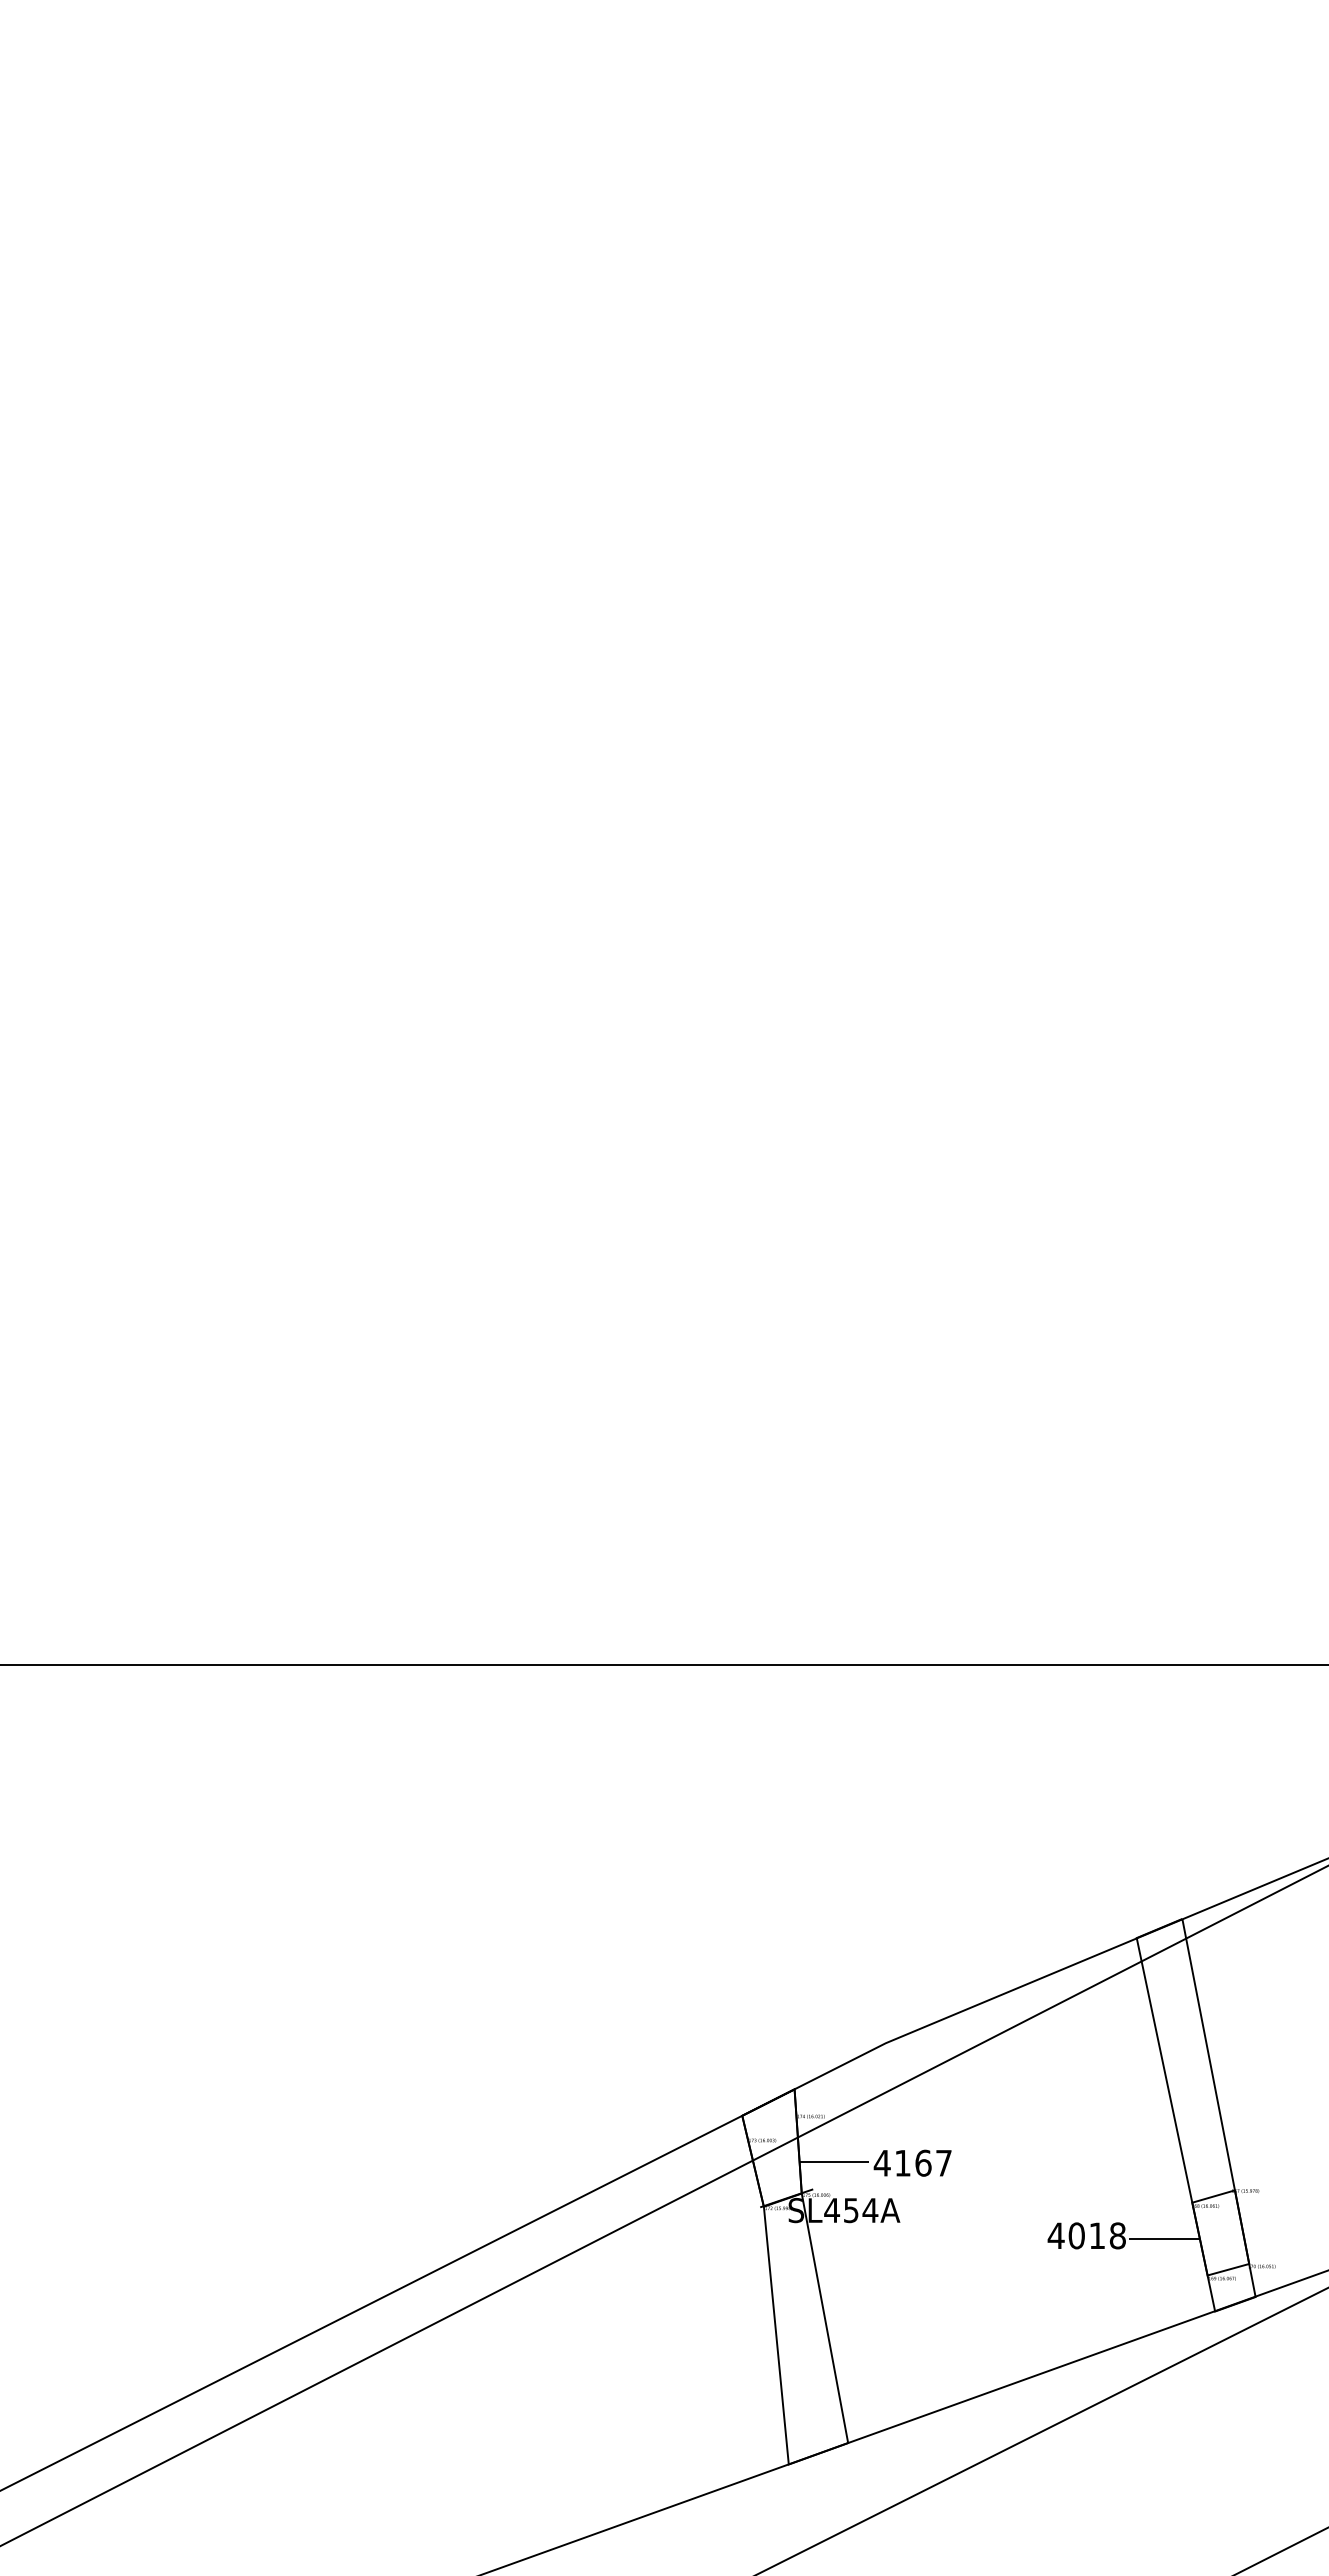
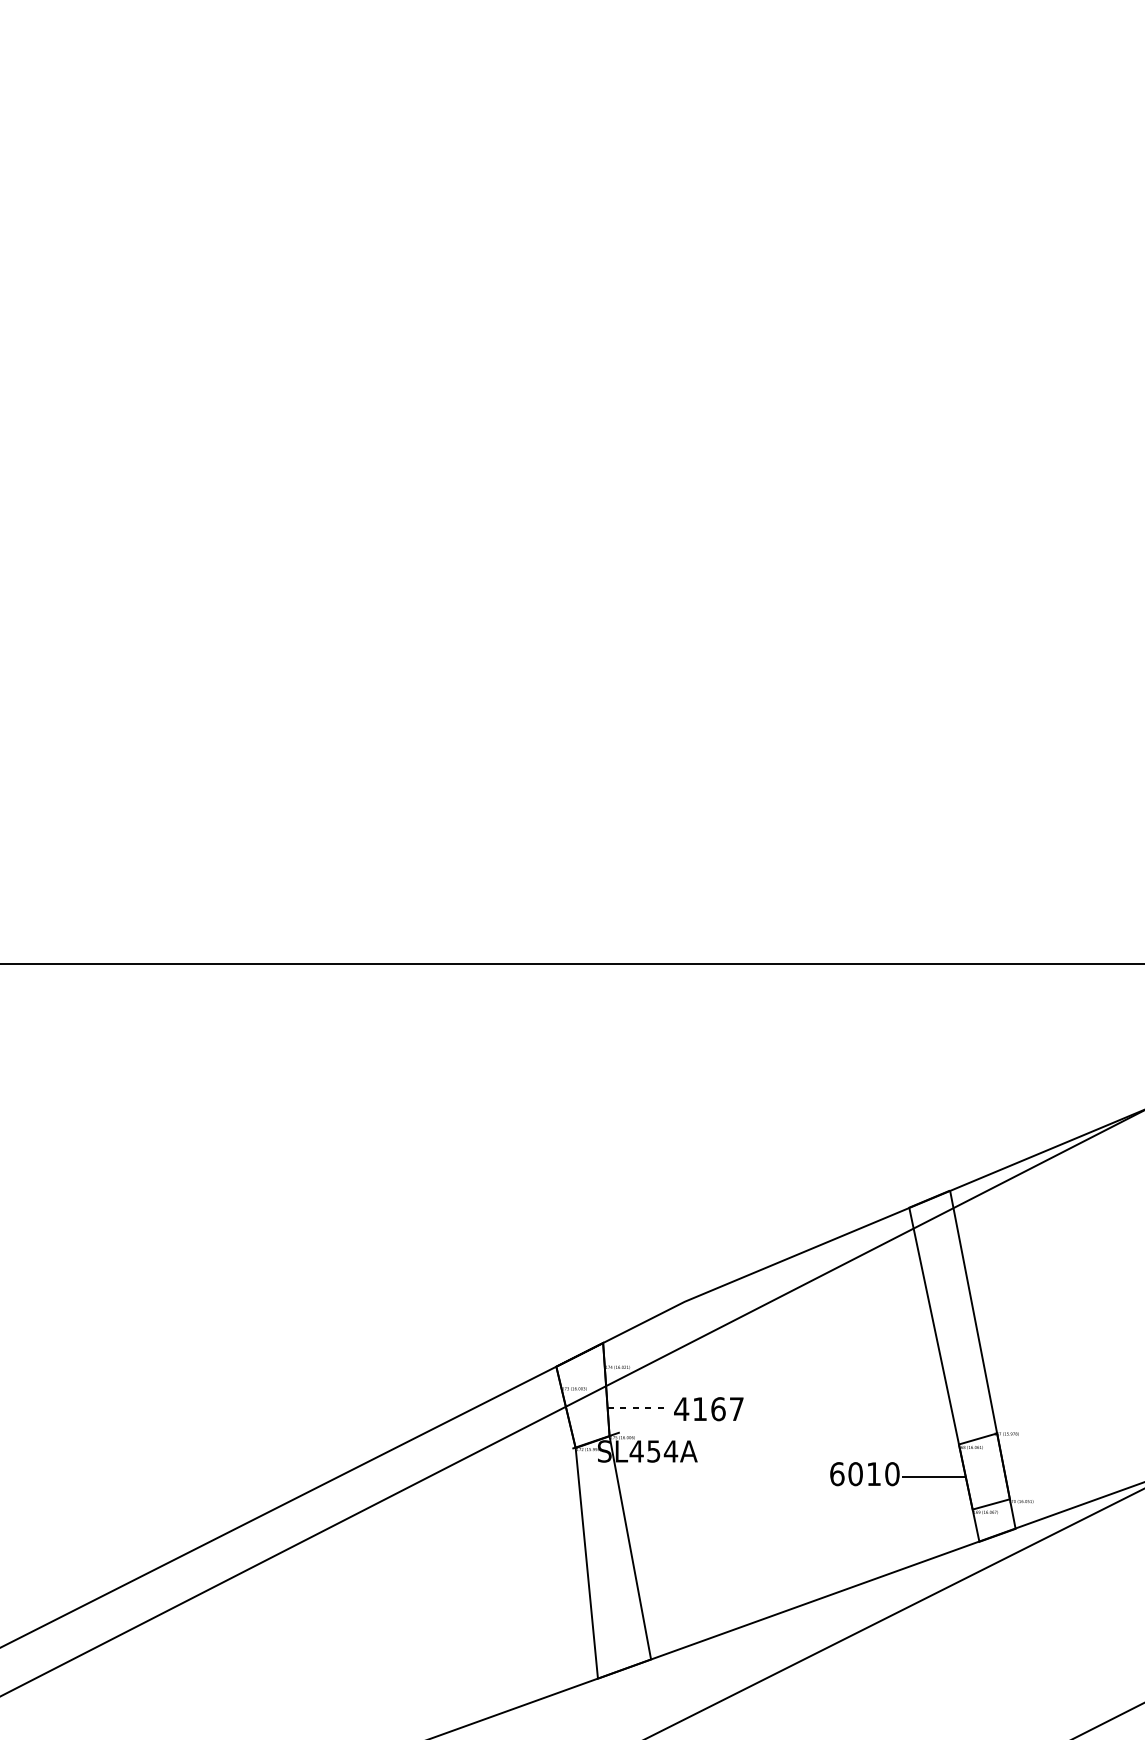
line: (834, 2161) -> (638, 1407), solid -> dashed
text: (1086, 2235) -> (864, 1473), 4018 -> 6010

